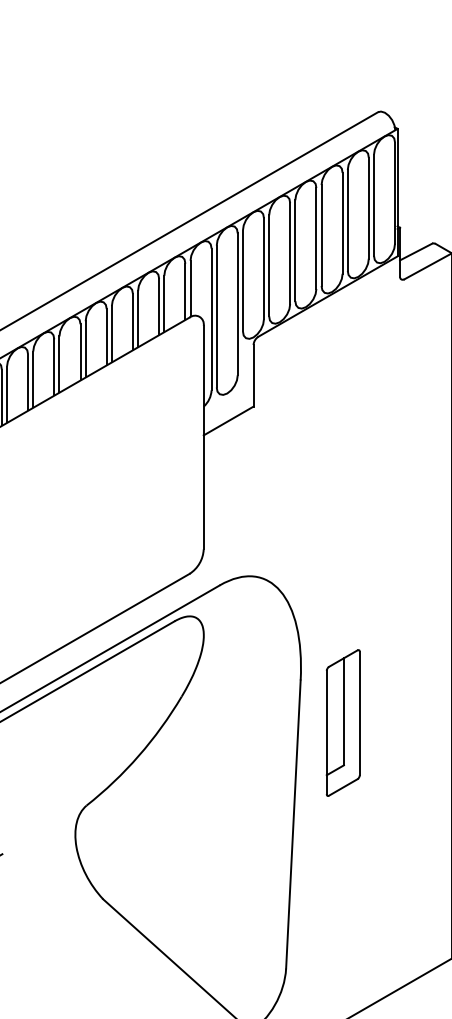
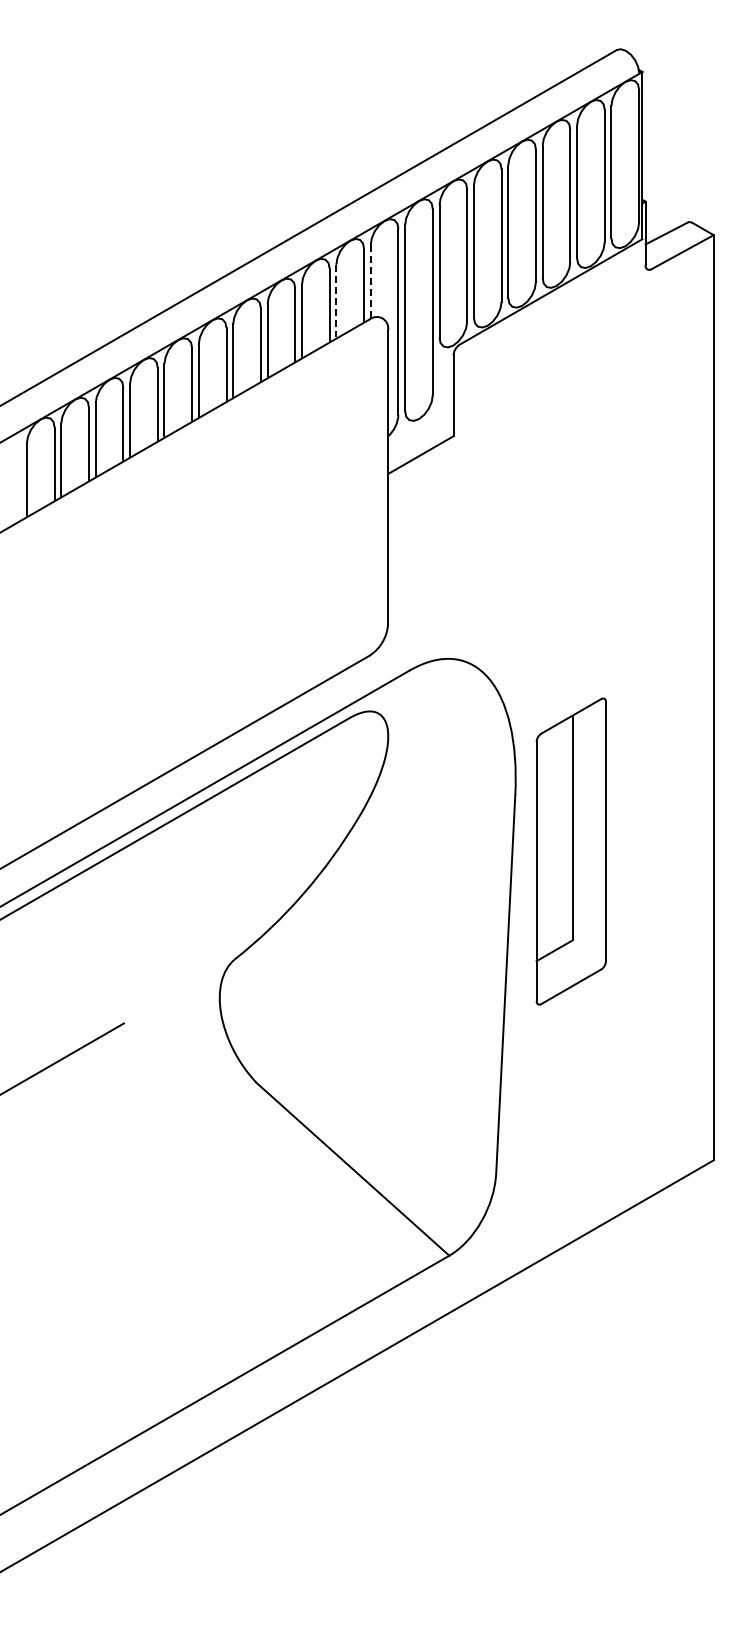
line: (190, 288) -> (370, 281), solid -> dashed
line: (164, 303) -> (336, 301), solid -> dashed
part: (342, 722) -> (570, 850), size x1.6

